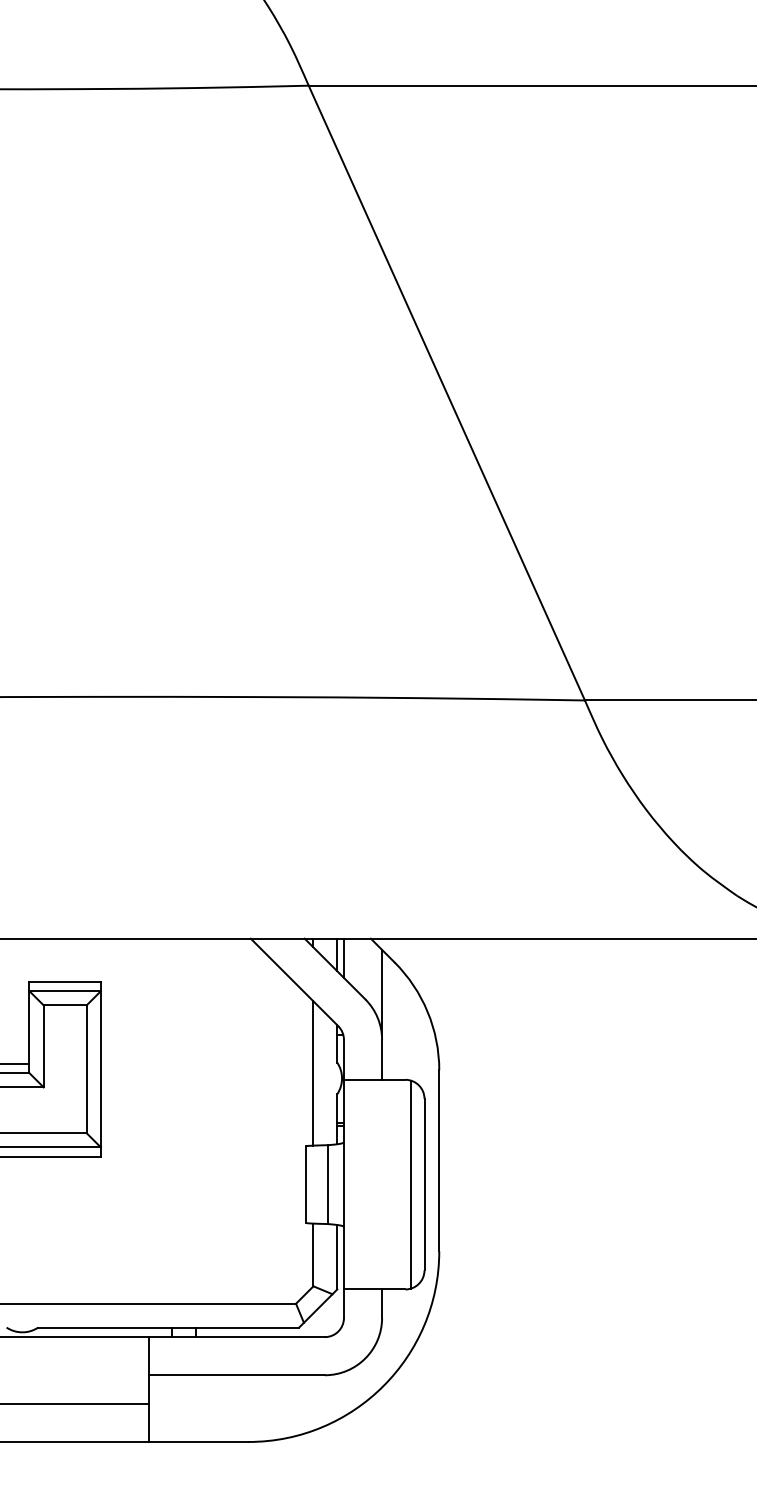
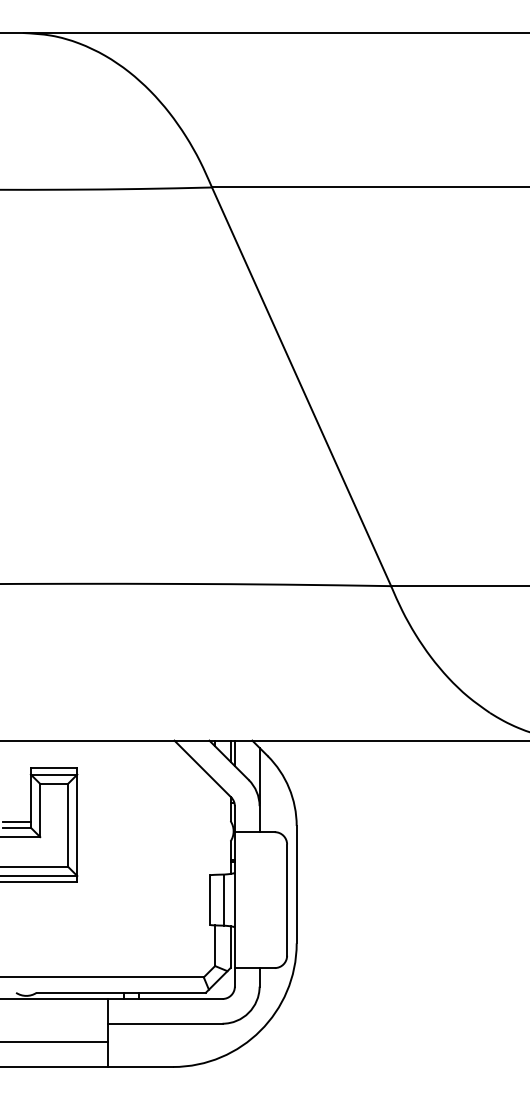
line: (314, 1072) -> (215, 827), removed
line: (411, 1183) -> (278, 899), removed

